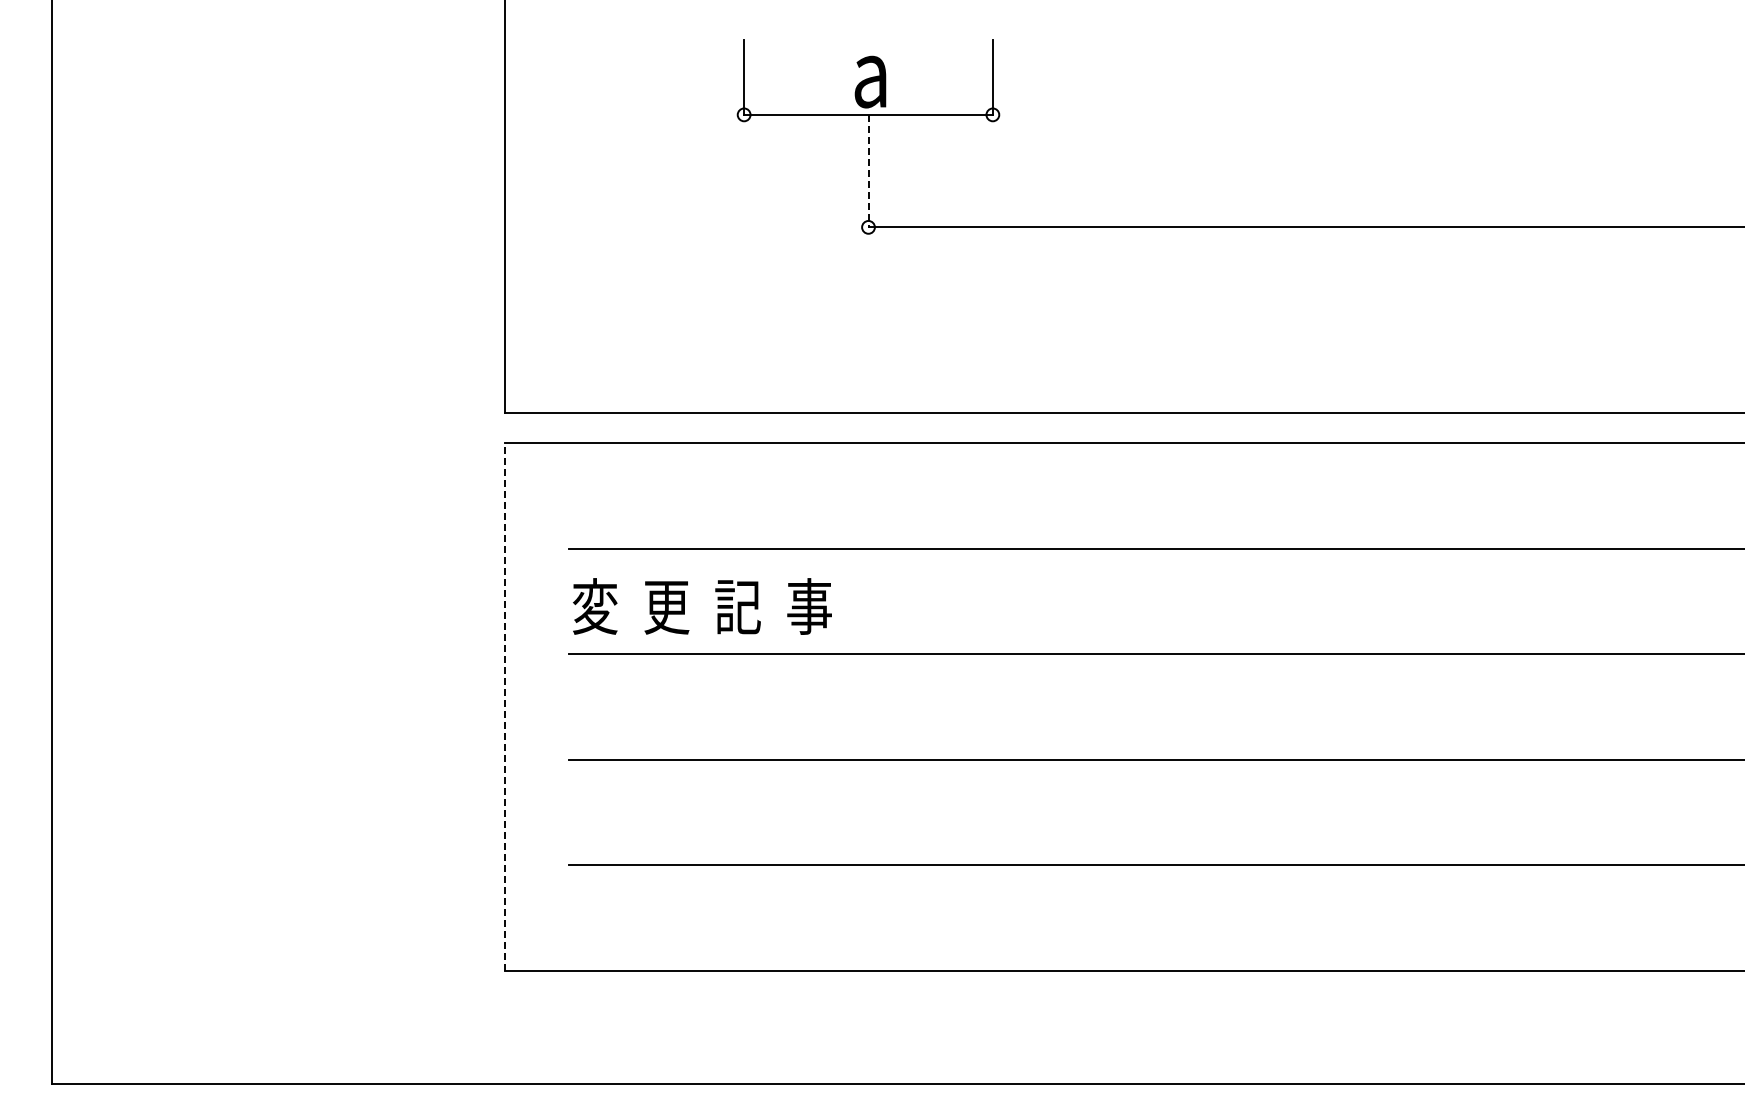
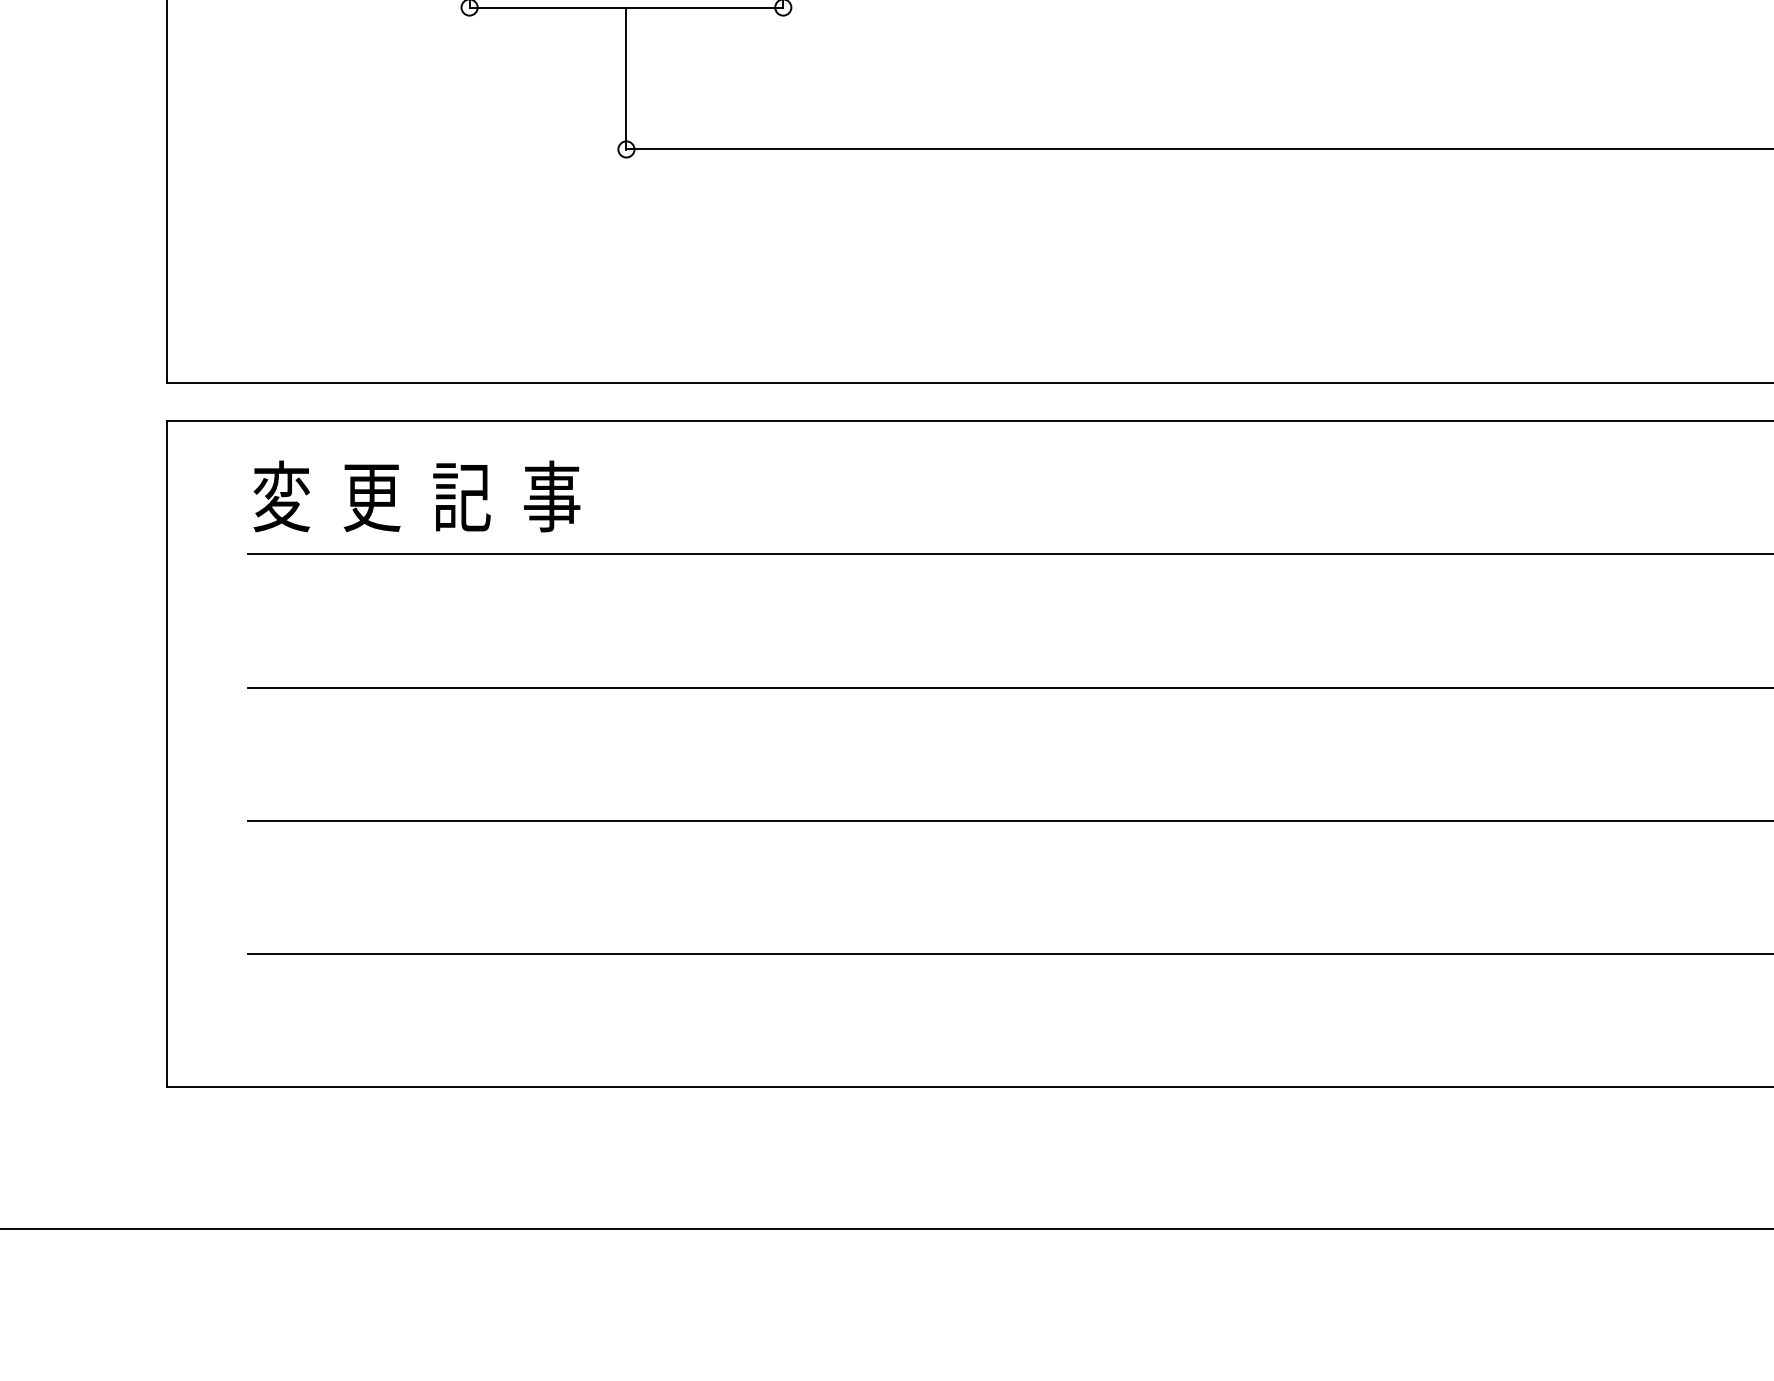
line: (868, 172) -> (626, 80), dashed -> solid
text: (702, 606) -> (417, 496), moved
line: (504, 706) -> (167, 753), dashed -> solid

